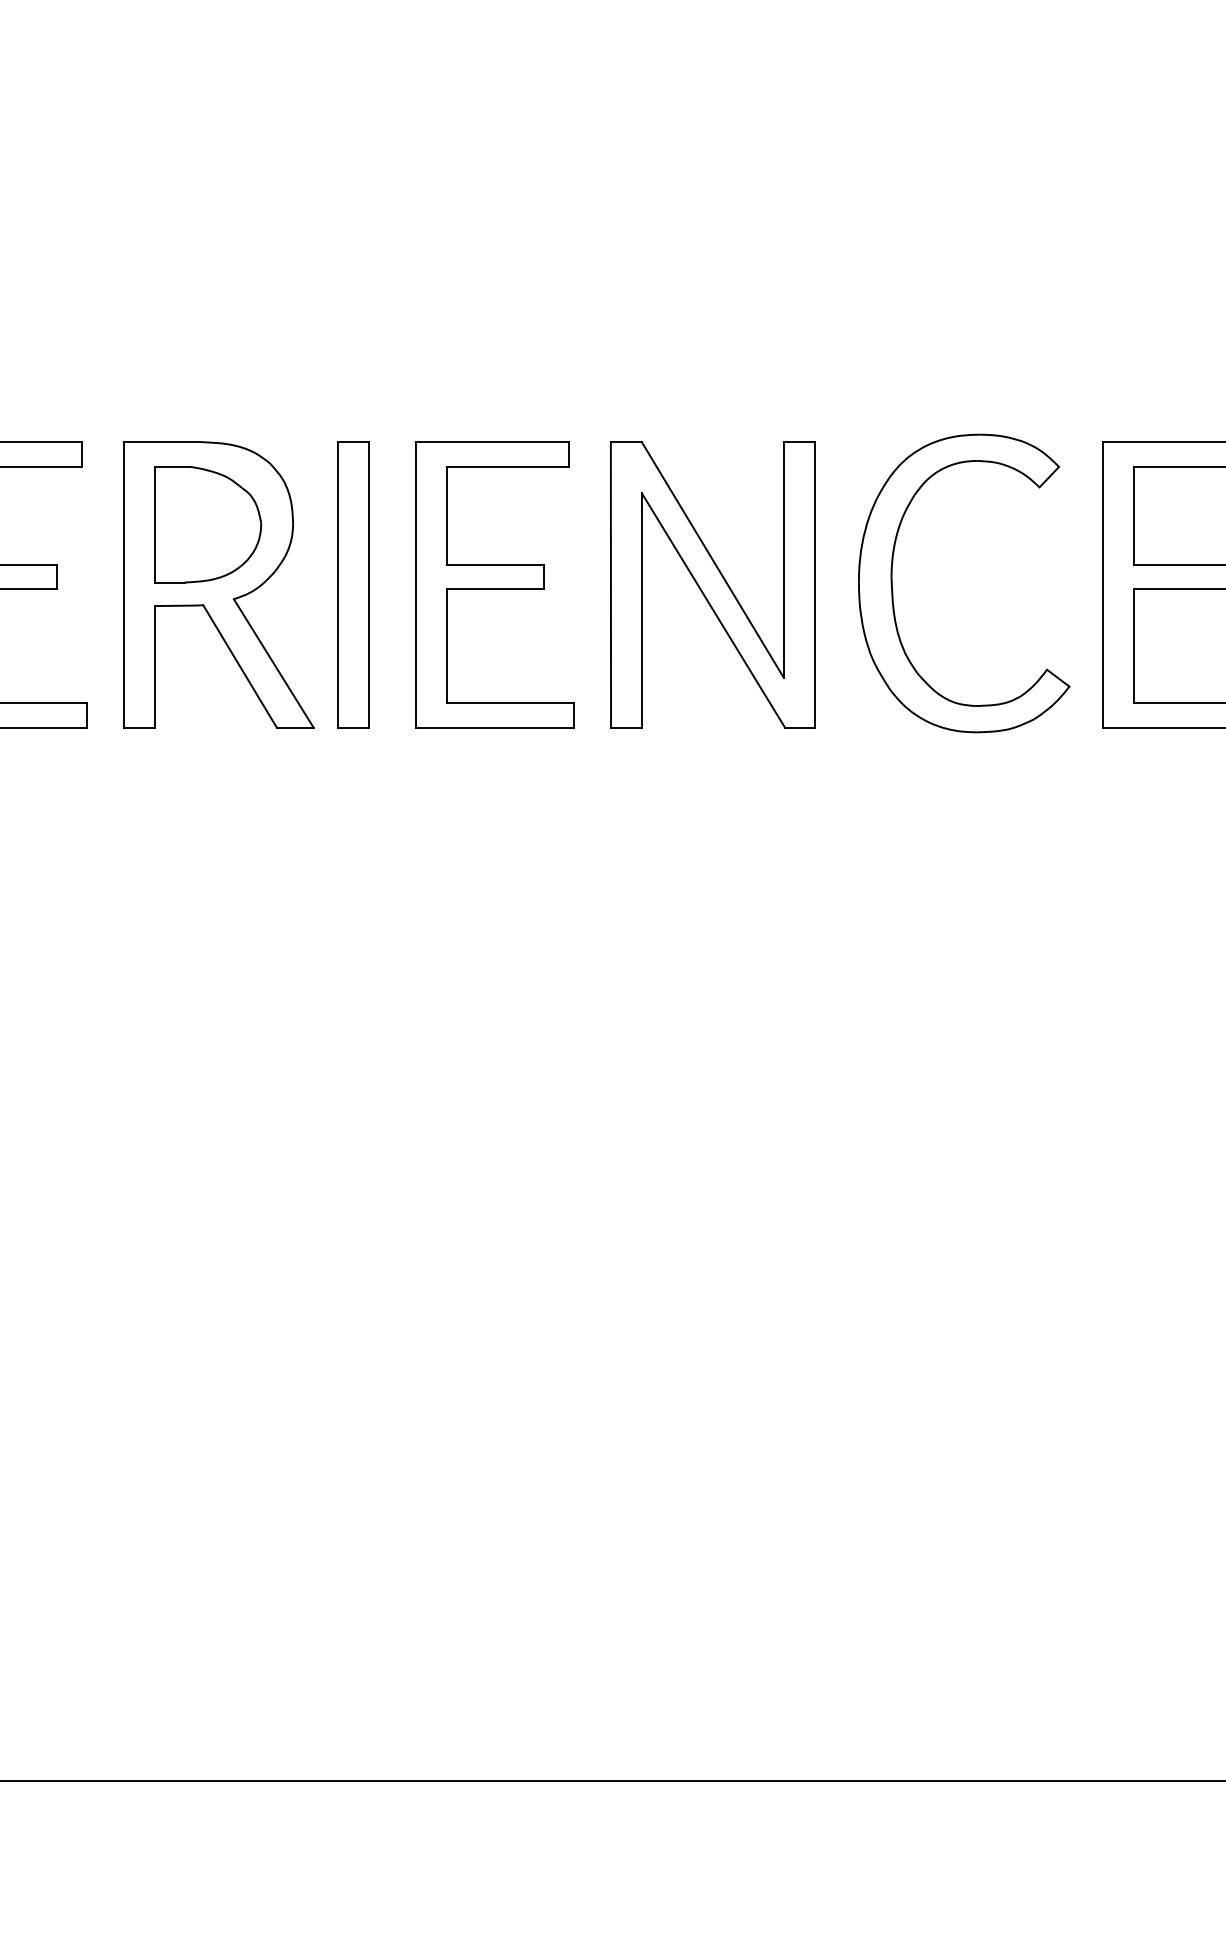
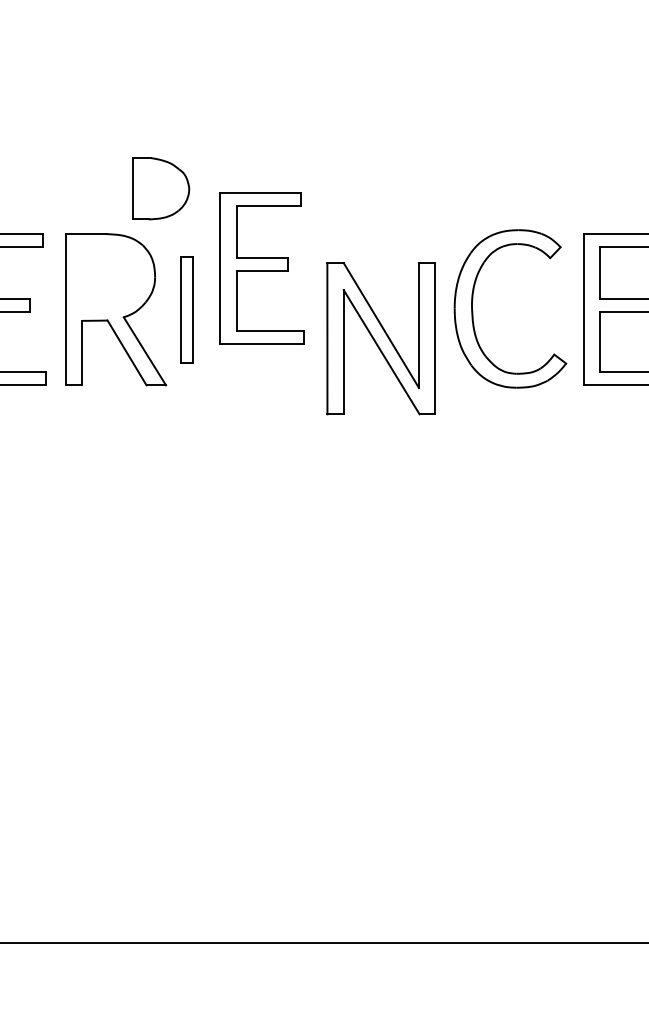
part: (208, 524) -> (161, 188), moved
part: (352, 584) -> (186, 309), size x0.7
part: (494, 584) -> (261, 268), moved
part: (711, 584) -> (380, 338), moved

